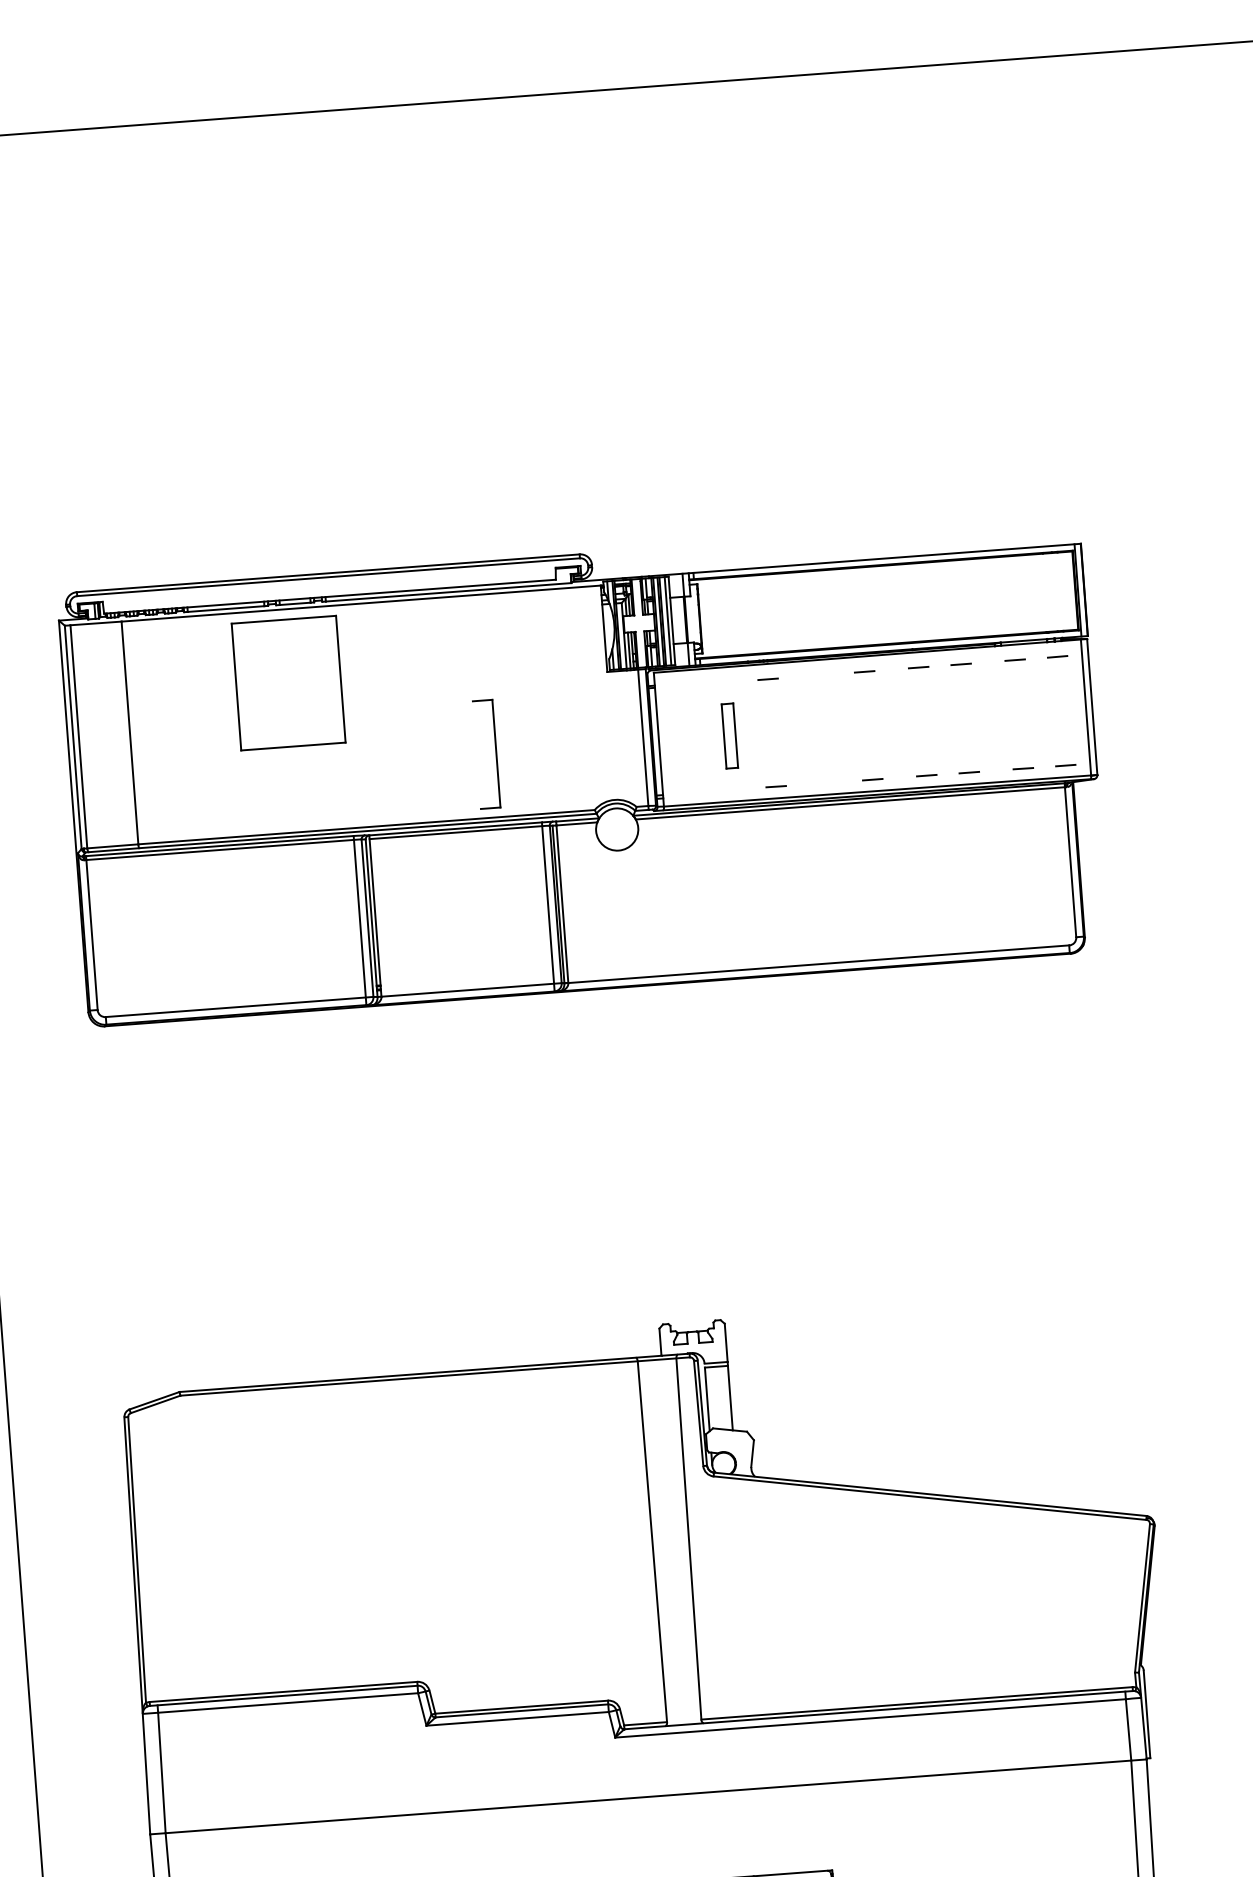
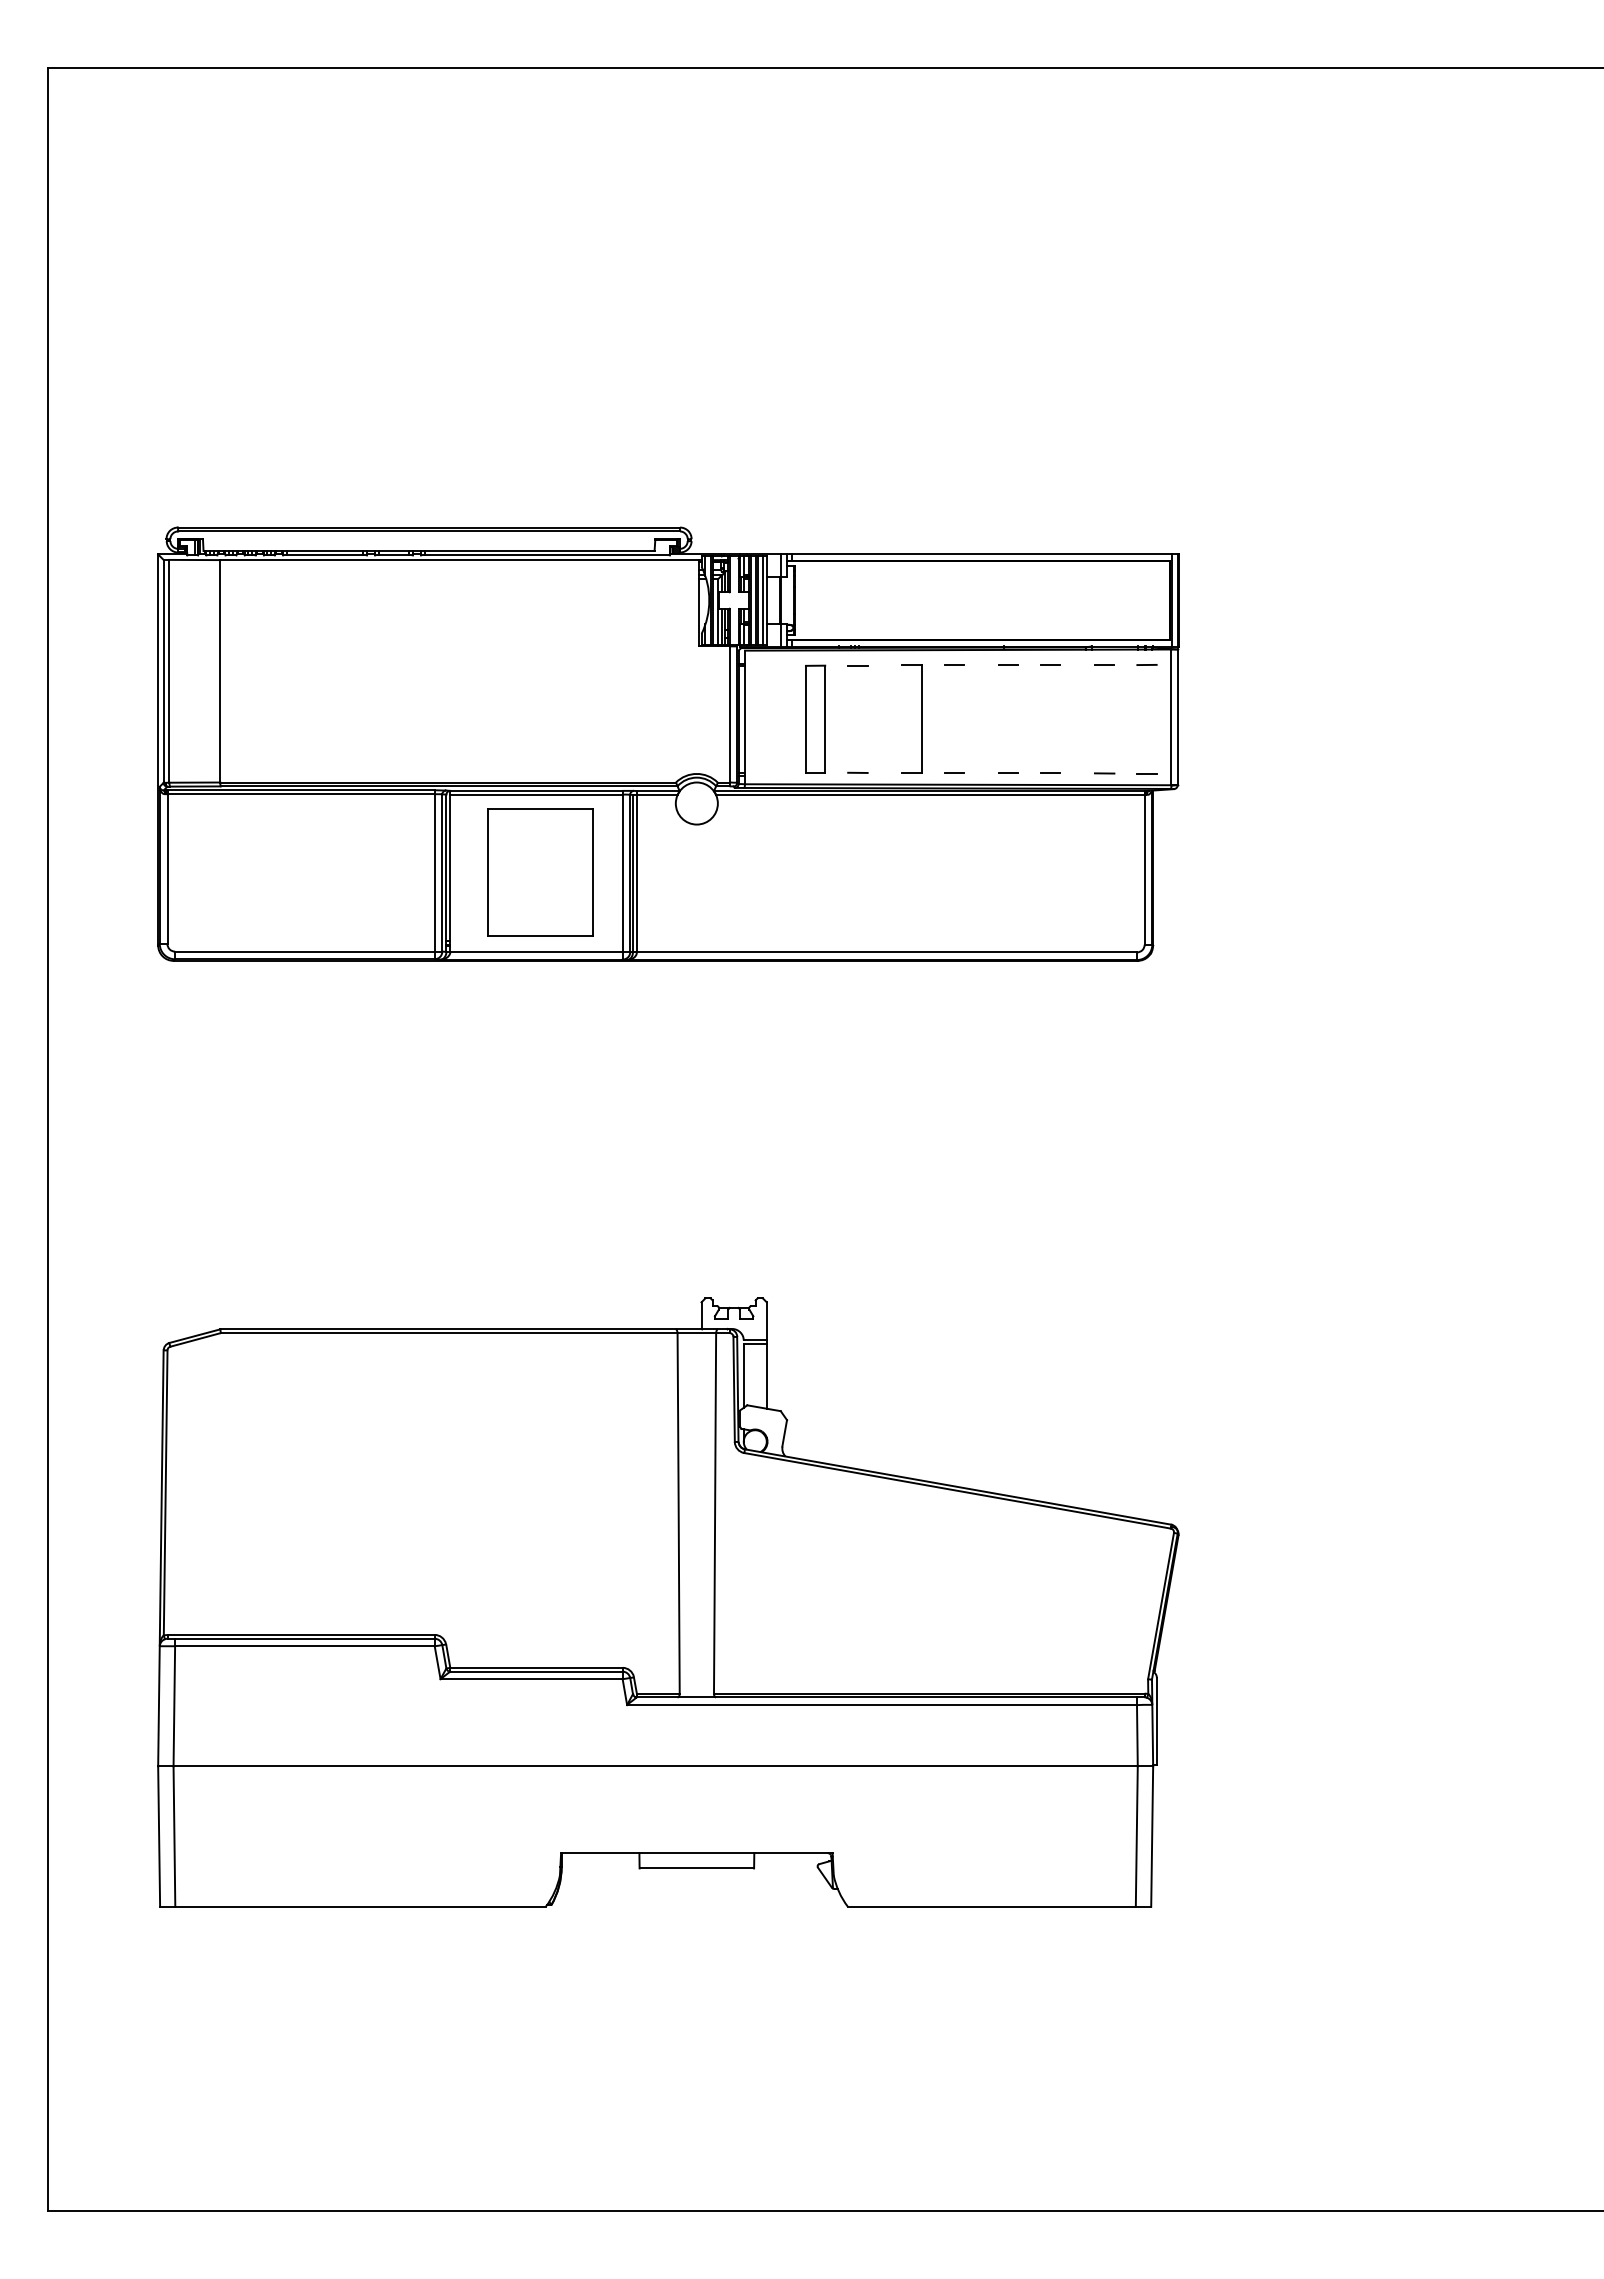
part: (288, 682) -> (540, 872), moved
part: (729, 735) -> (815, 718), size x1.67
part: (496, 752) -> (921, 718), moved

